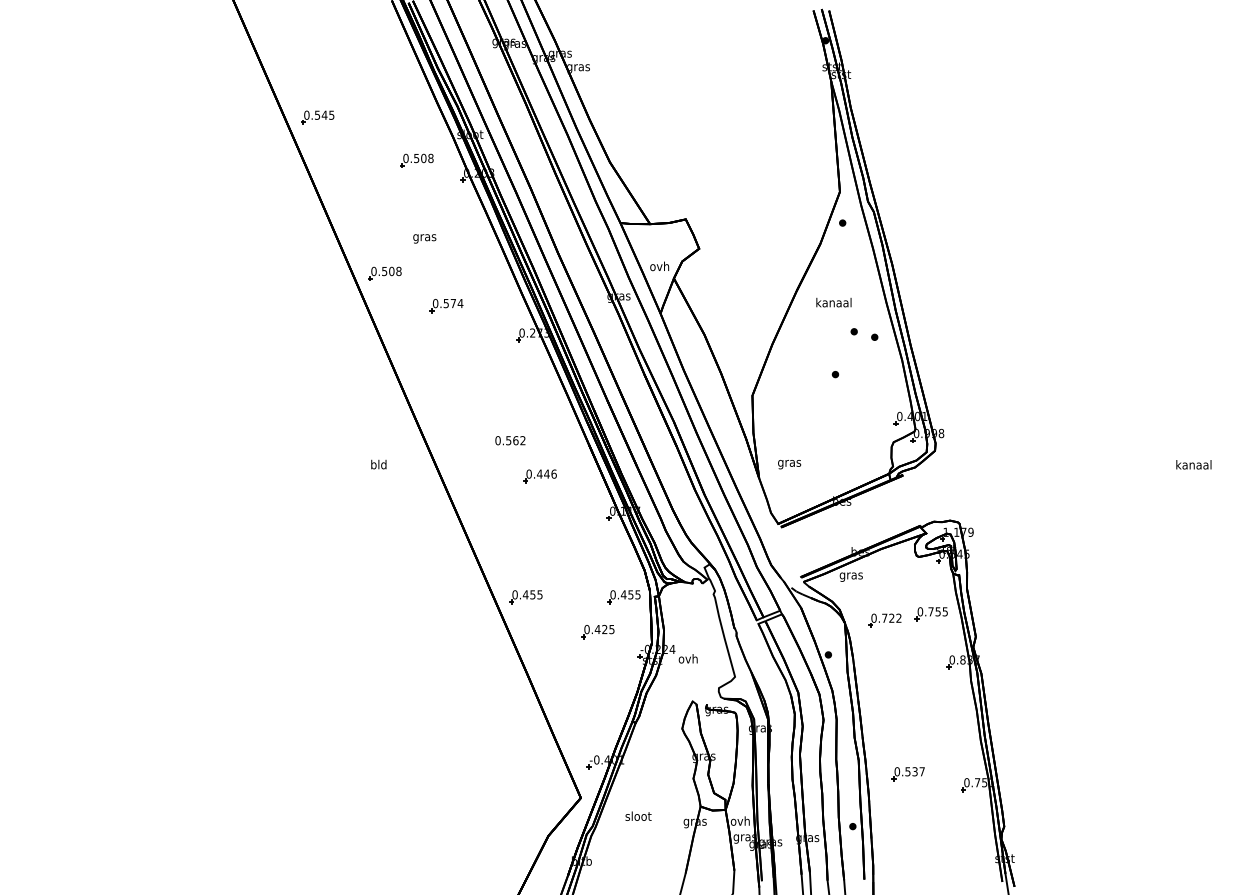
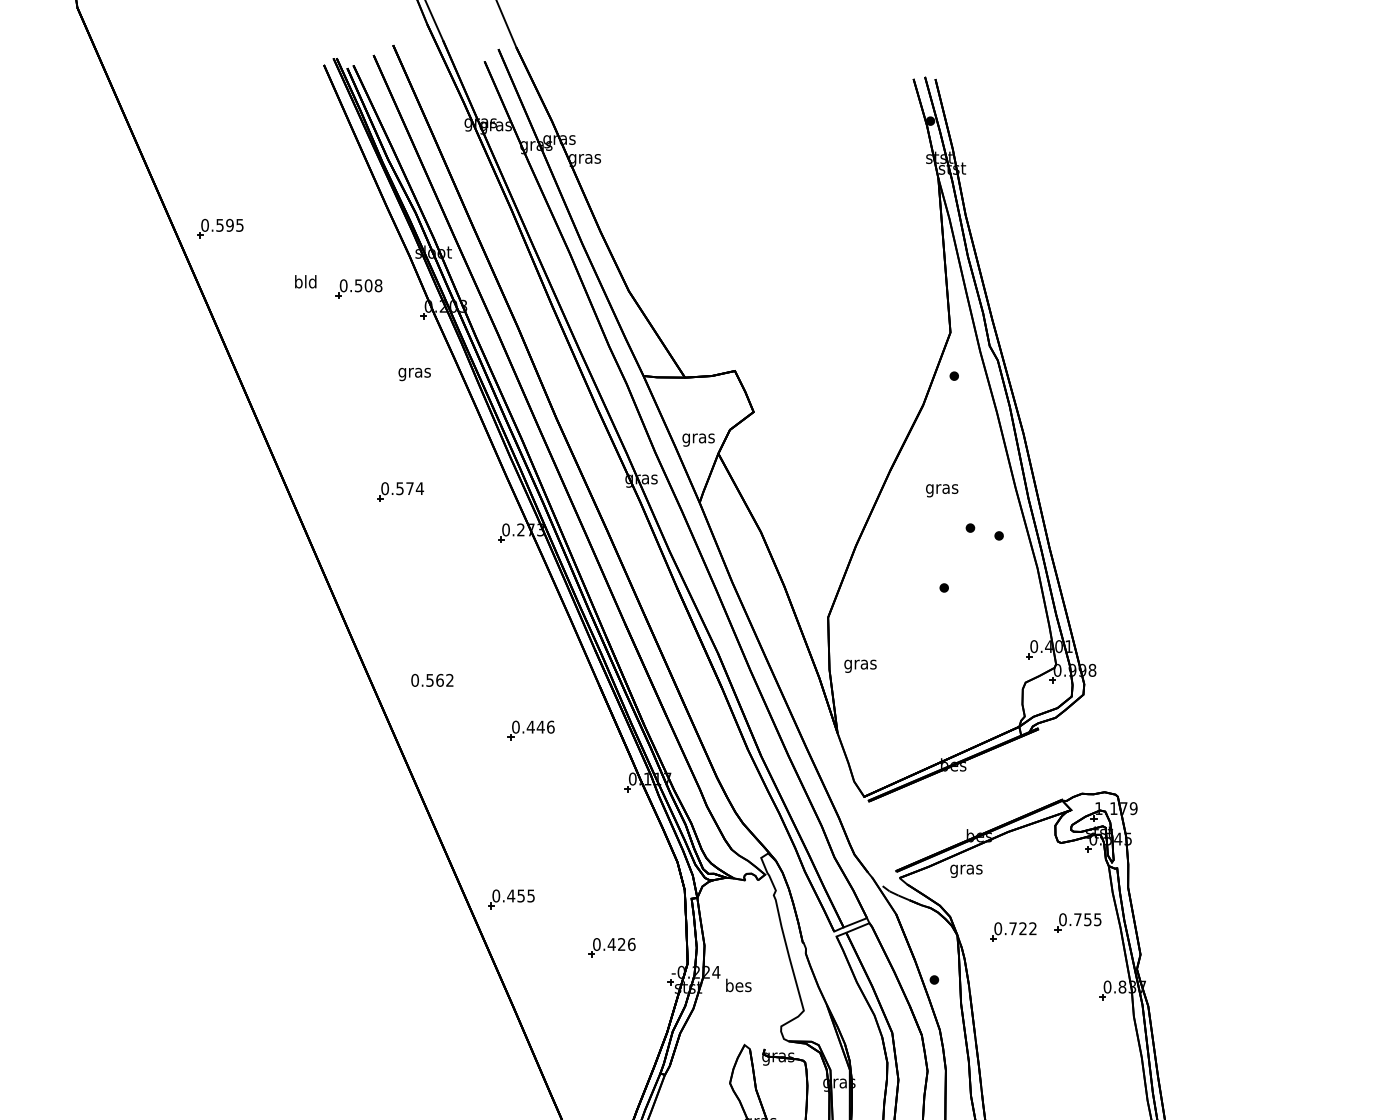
text: (324, 114) -> (229, 224), 0.545 -> 0.595
text: (424, 238) -> (414, 373), moved
text: (659, 267) -> (698, 438), ovh -> gras
part: (384, 273) -> (313, 446), removed
text: (833, 303) -> (941, 488), kanaal -> gras
text: (510, 440) -> (432, 680), moved
text: (378, 464) -> (305, 281), moved
text: (789, 464) -> (860, 666), moved
part: (623, 597) -> (647, 899), removed
text: (611, 629) -> (631, 944), 0.425 -> 0.426
text: (687, 658) -> (737, 984), ovh -> bes

